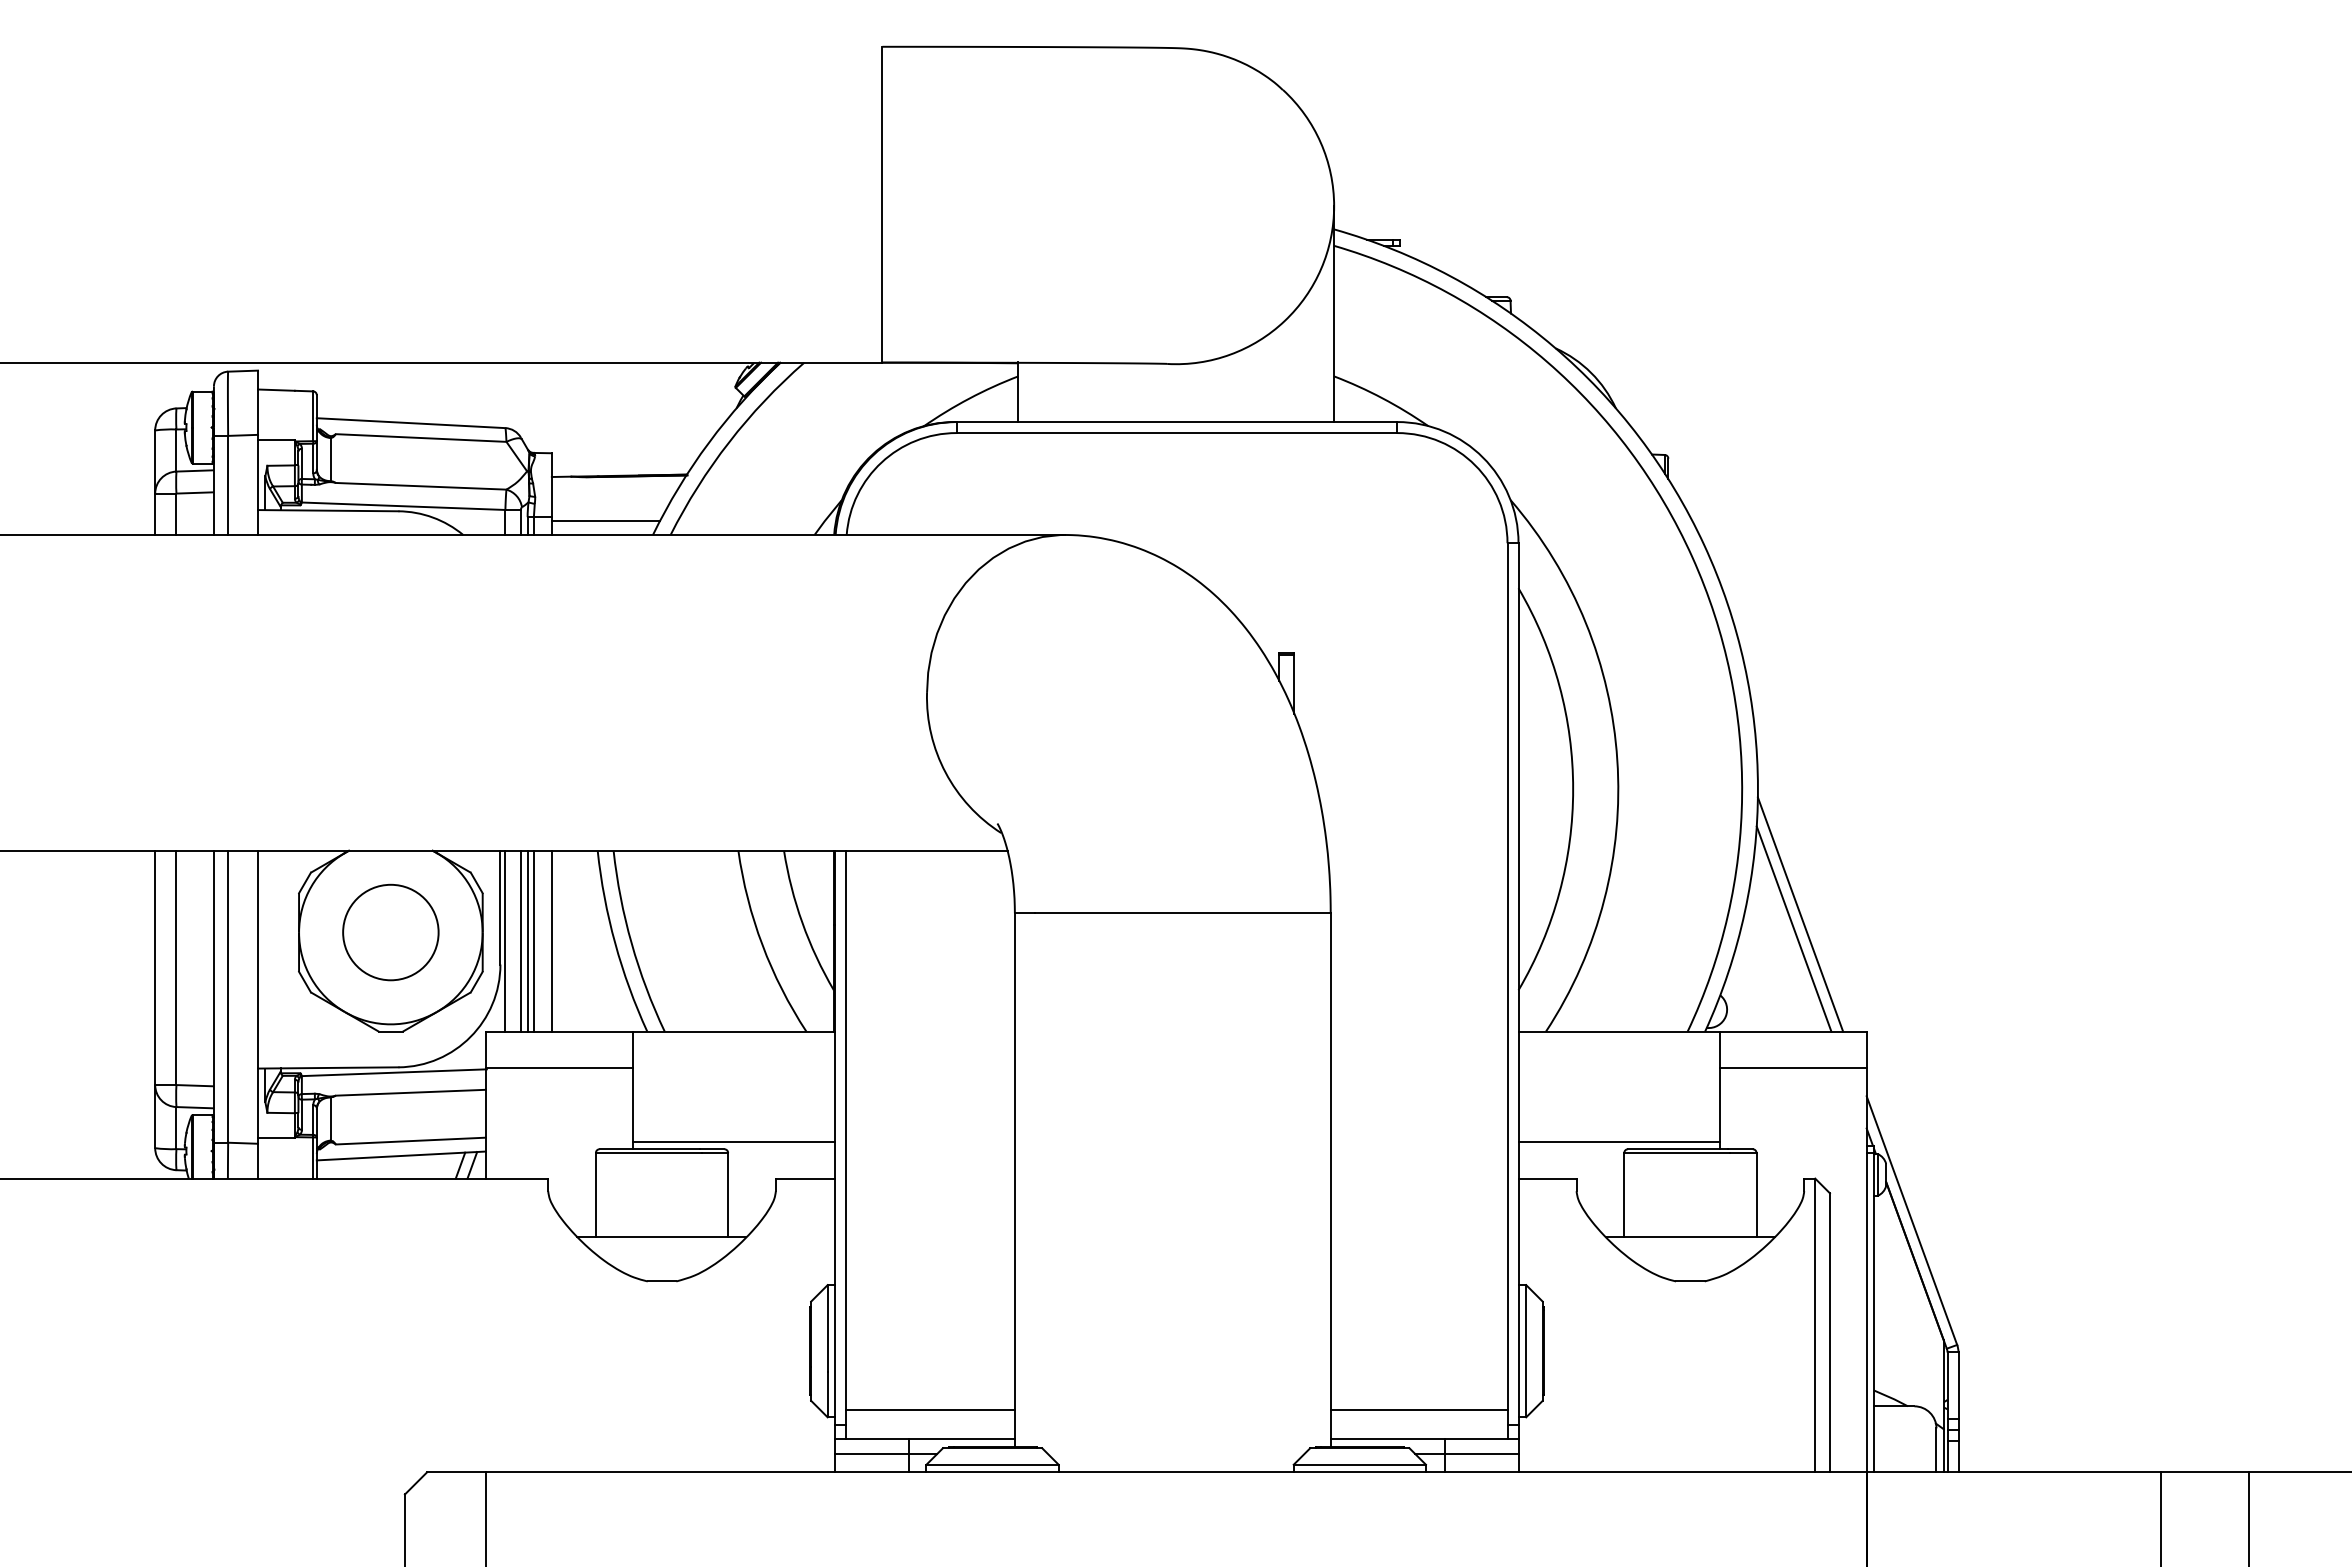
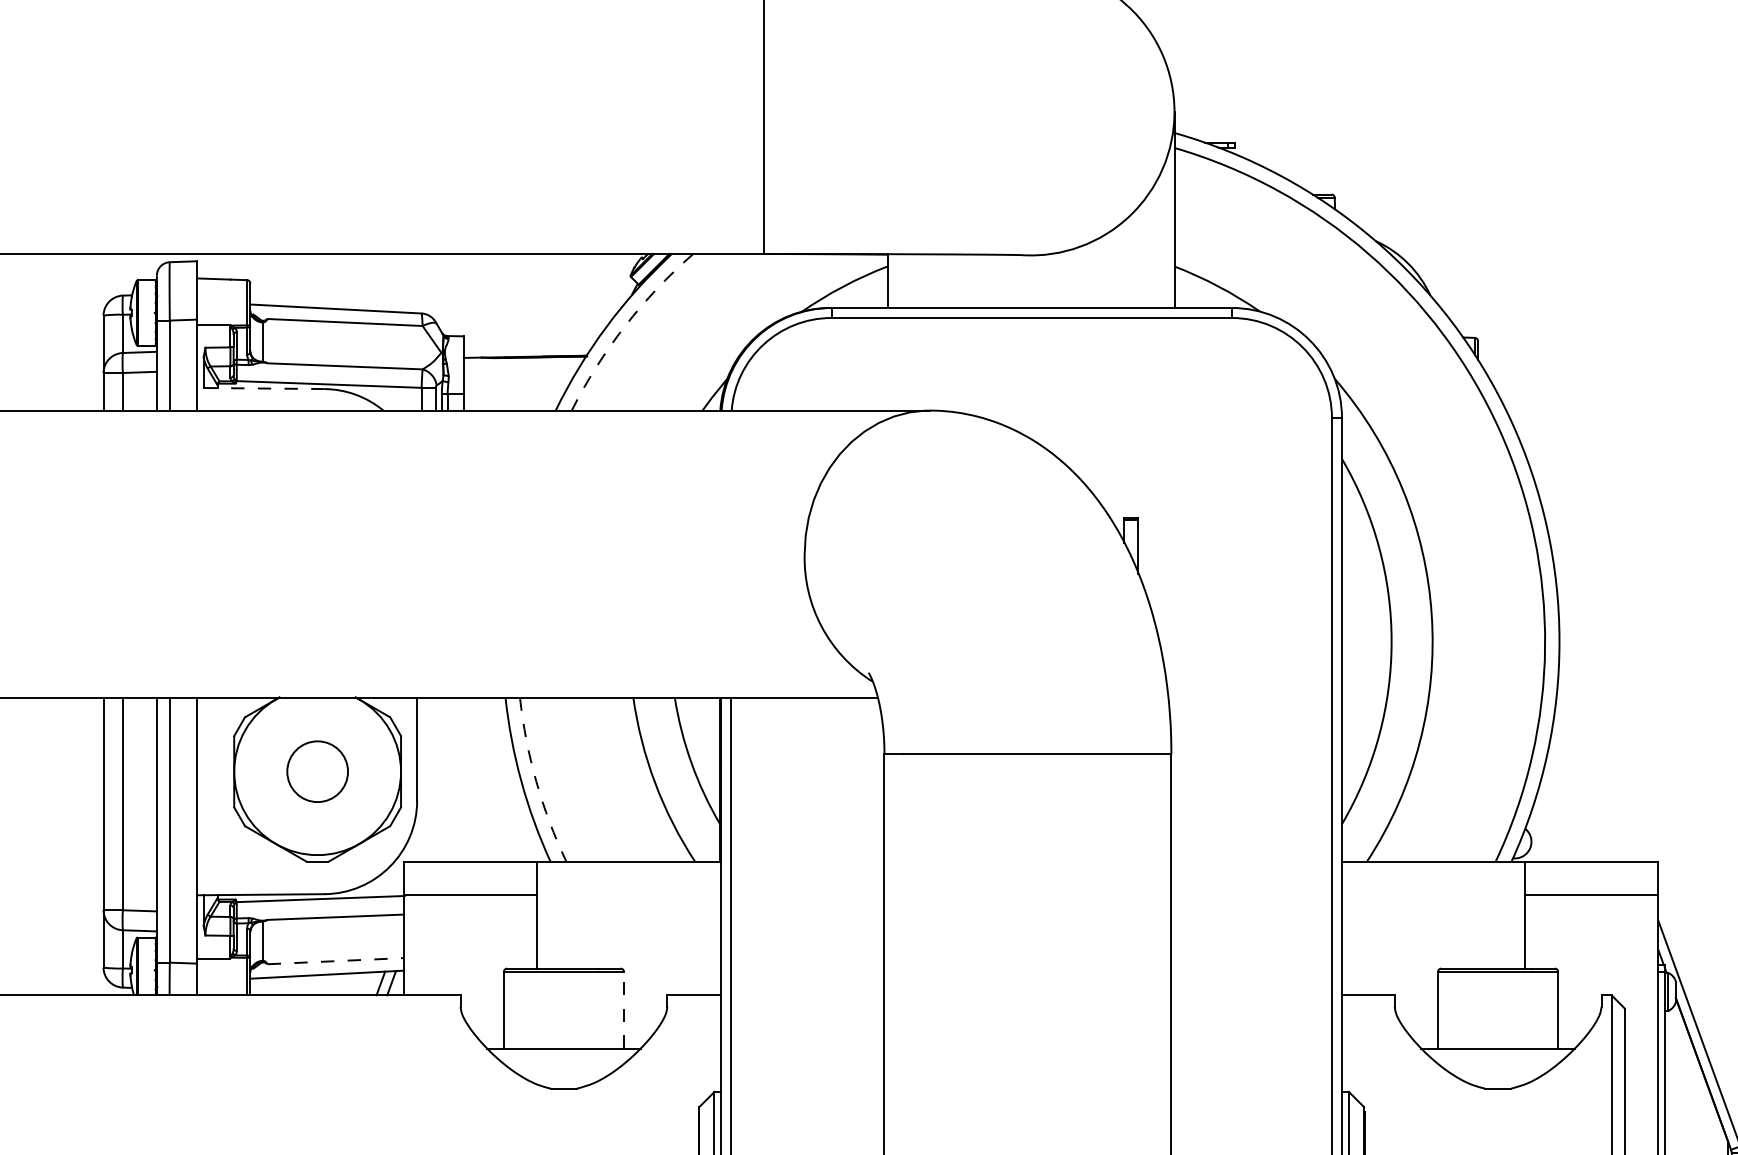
arc: (729, 442) -> (625, 326), solid -> dashed
line: (327, 510) -> (260, 388), solid -> dashed
line: (605, 521) -> (512, 398), removed
line: (1800, 914) -> (1598, 755), removed
line: (1793, 928) -> (1591, 768), removed
circle: (390, 932) -> (317, 771), size x0.7
line: (505, 940) -> (421, 778), removed
line: (520, 940) -> (435, 778), removed
line: (527, 940) -> (441, 778), removed
line: (533, 940) -> (447, 778), removed
line: (551, 940) -> (463, 778), removed
arc: (631, 943) -> (536, 781), solid -> dashed
line: (411, 1141) -> (336, 961), solid -> dashed
line: (733, 1141) -> (628, 961), removed
line: (1618, 1141) -> (1432, 961), removed
line: (728, 1194) -> (624, 1009), solid -> dashed

